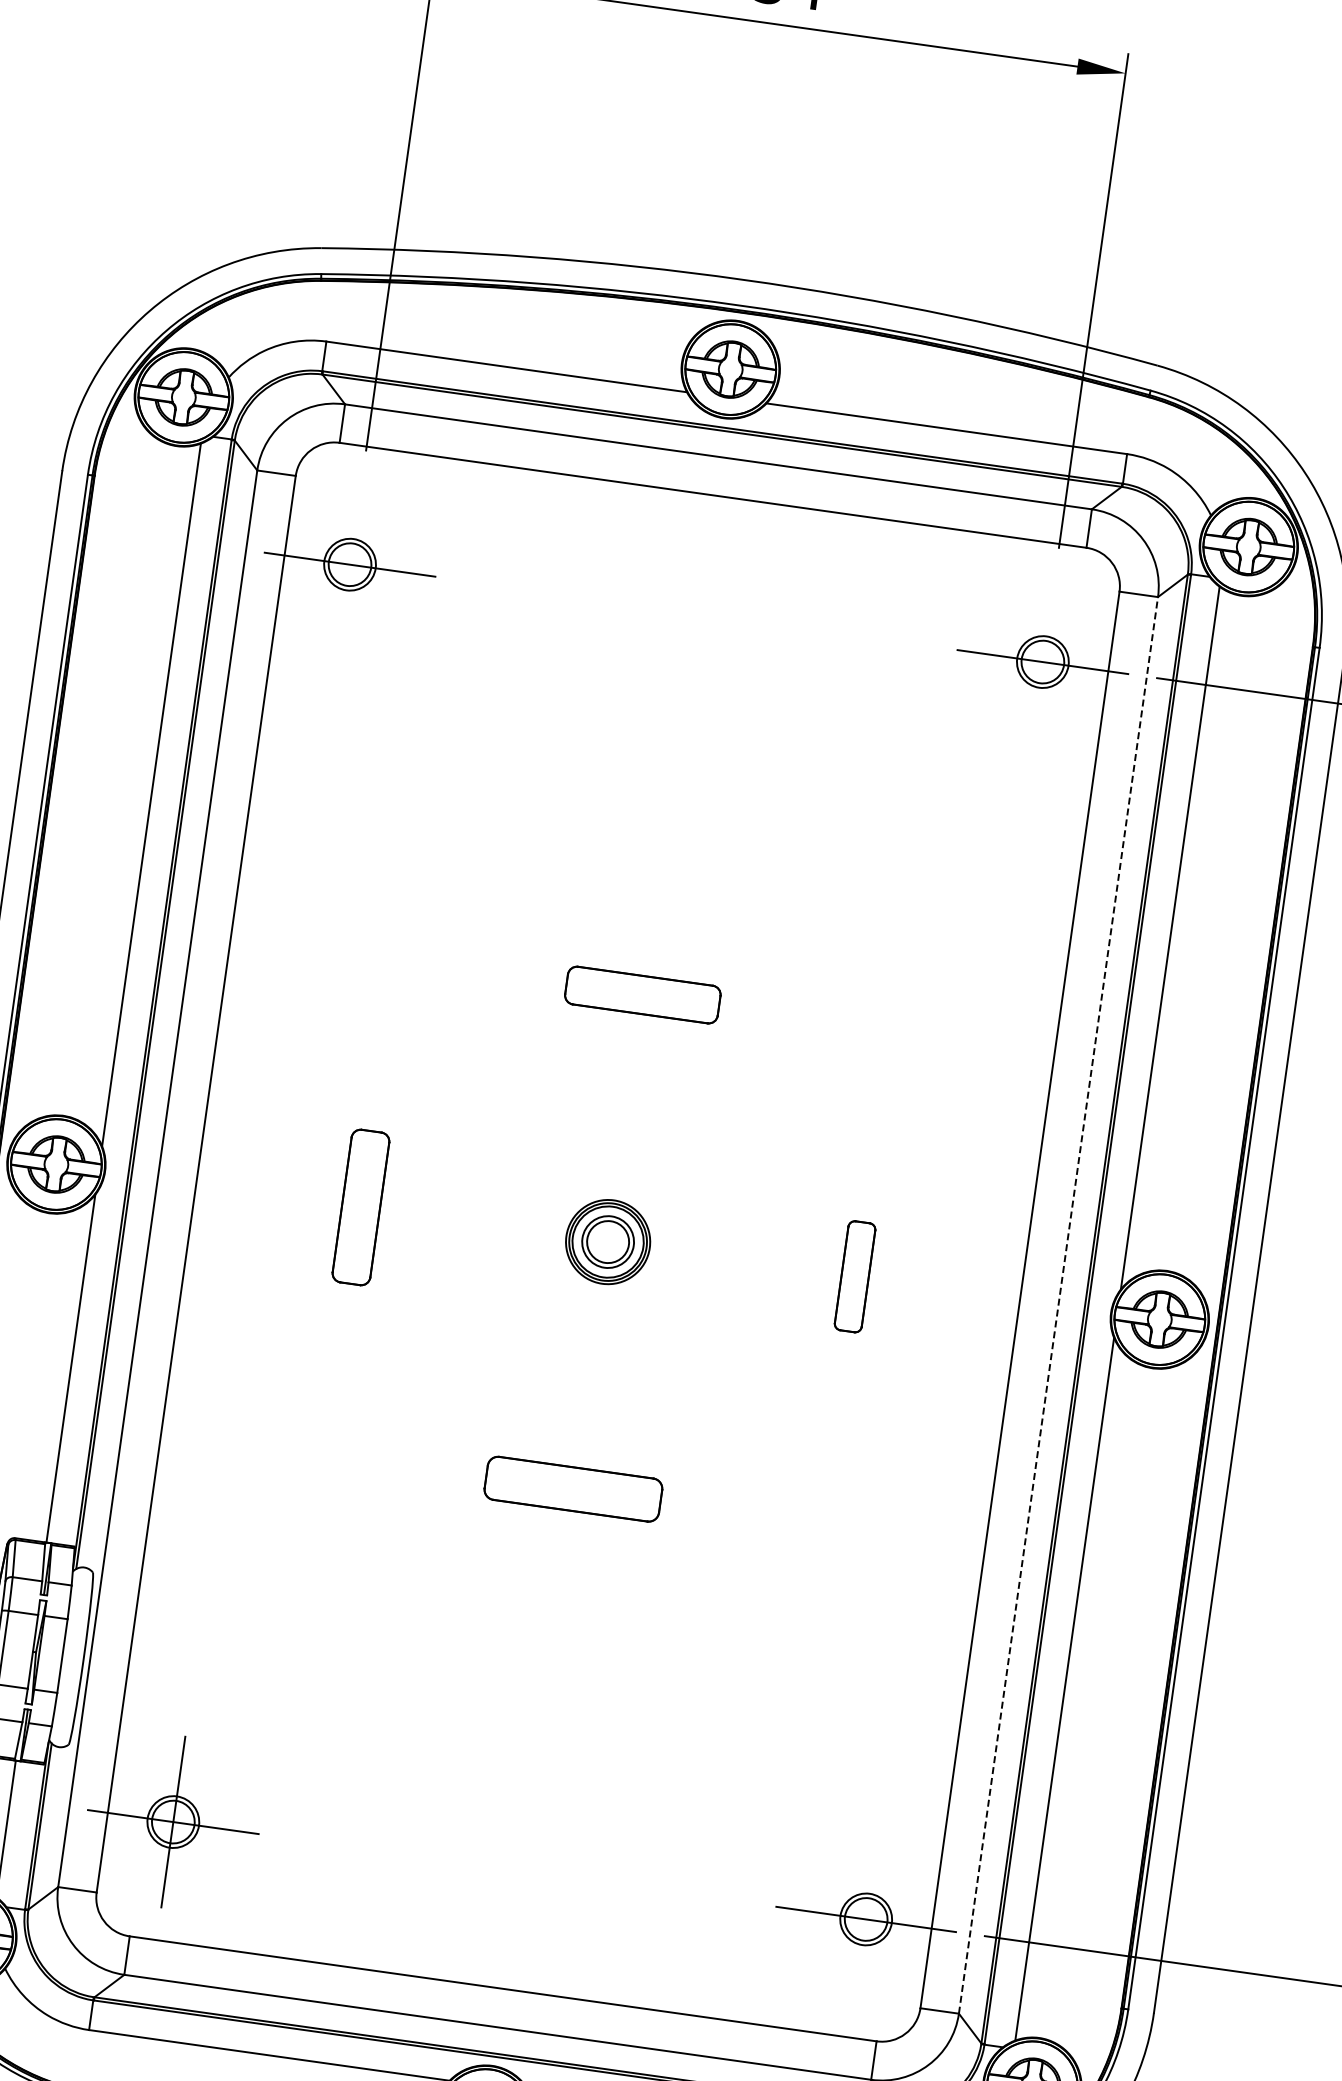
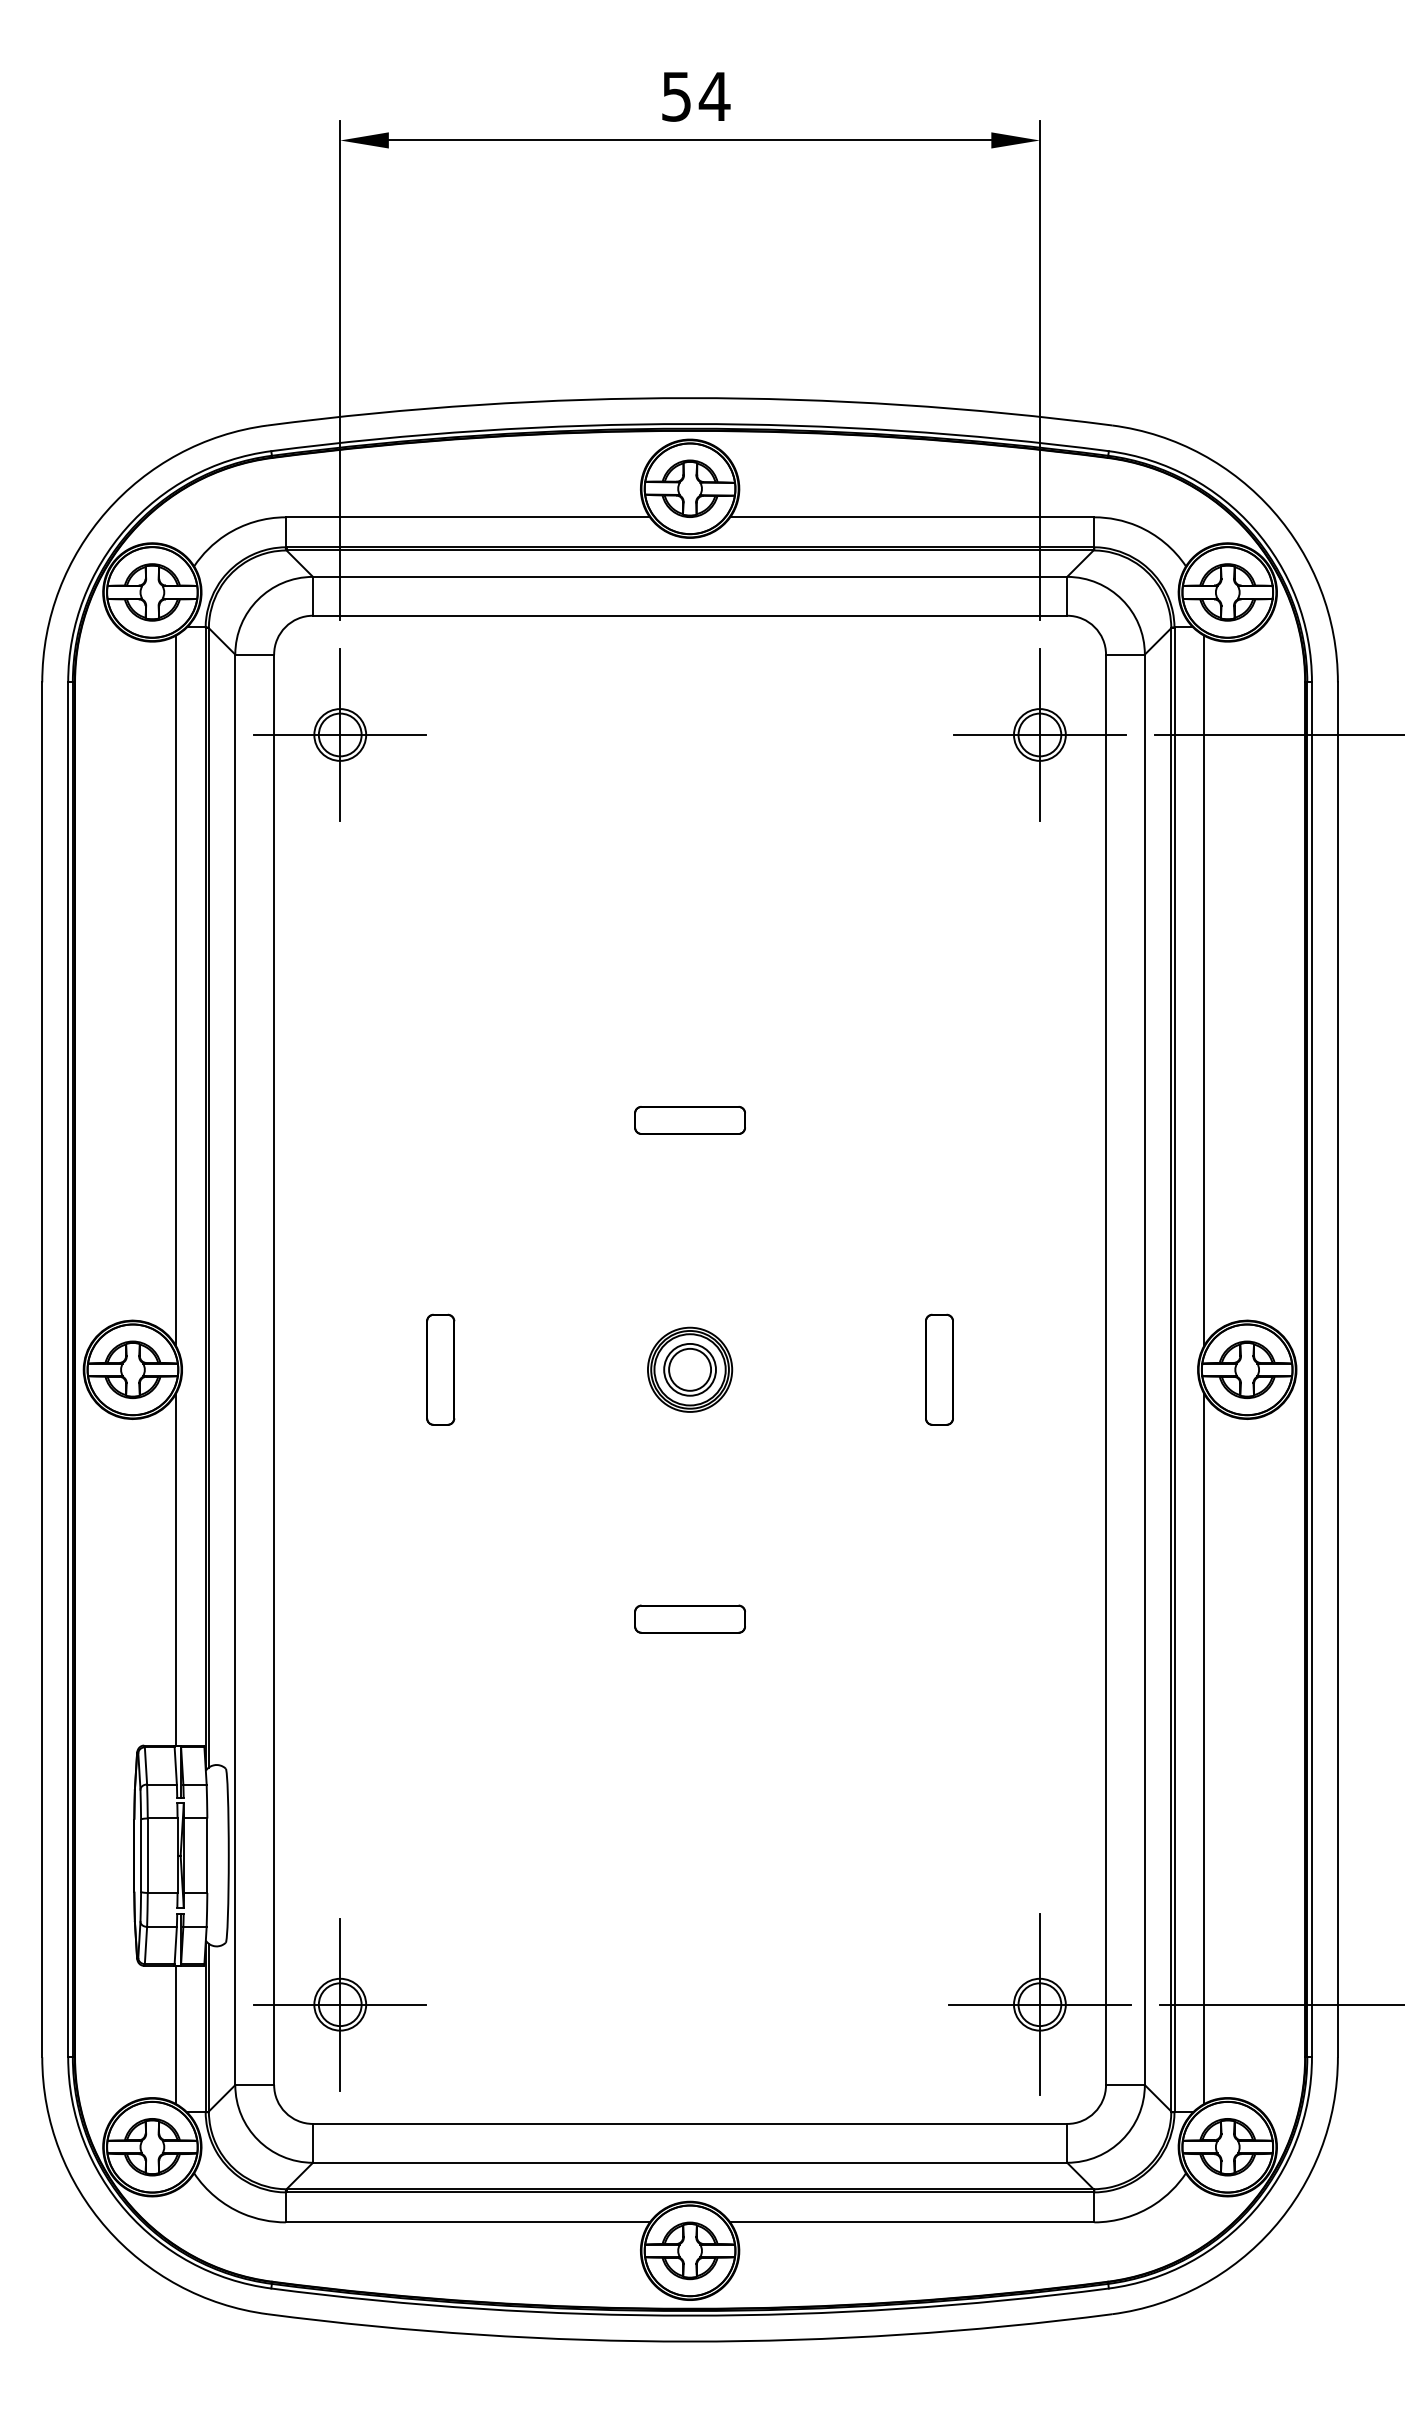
line: (350, 564) -> (340, 734), added
line: (1042, 661) -> (1039, 734), added
part: (642, 995) -> (689, 1120), size x0.71
part: (361, 1207) -> (440, 1369), size x0.71
line: (1058, 1304) -> (1144, 1369), dashed -> solid
part: (572, 1488) -> (689, 1618), size x0.62
line: (865, 1919) -> (1039, 2004), added

